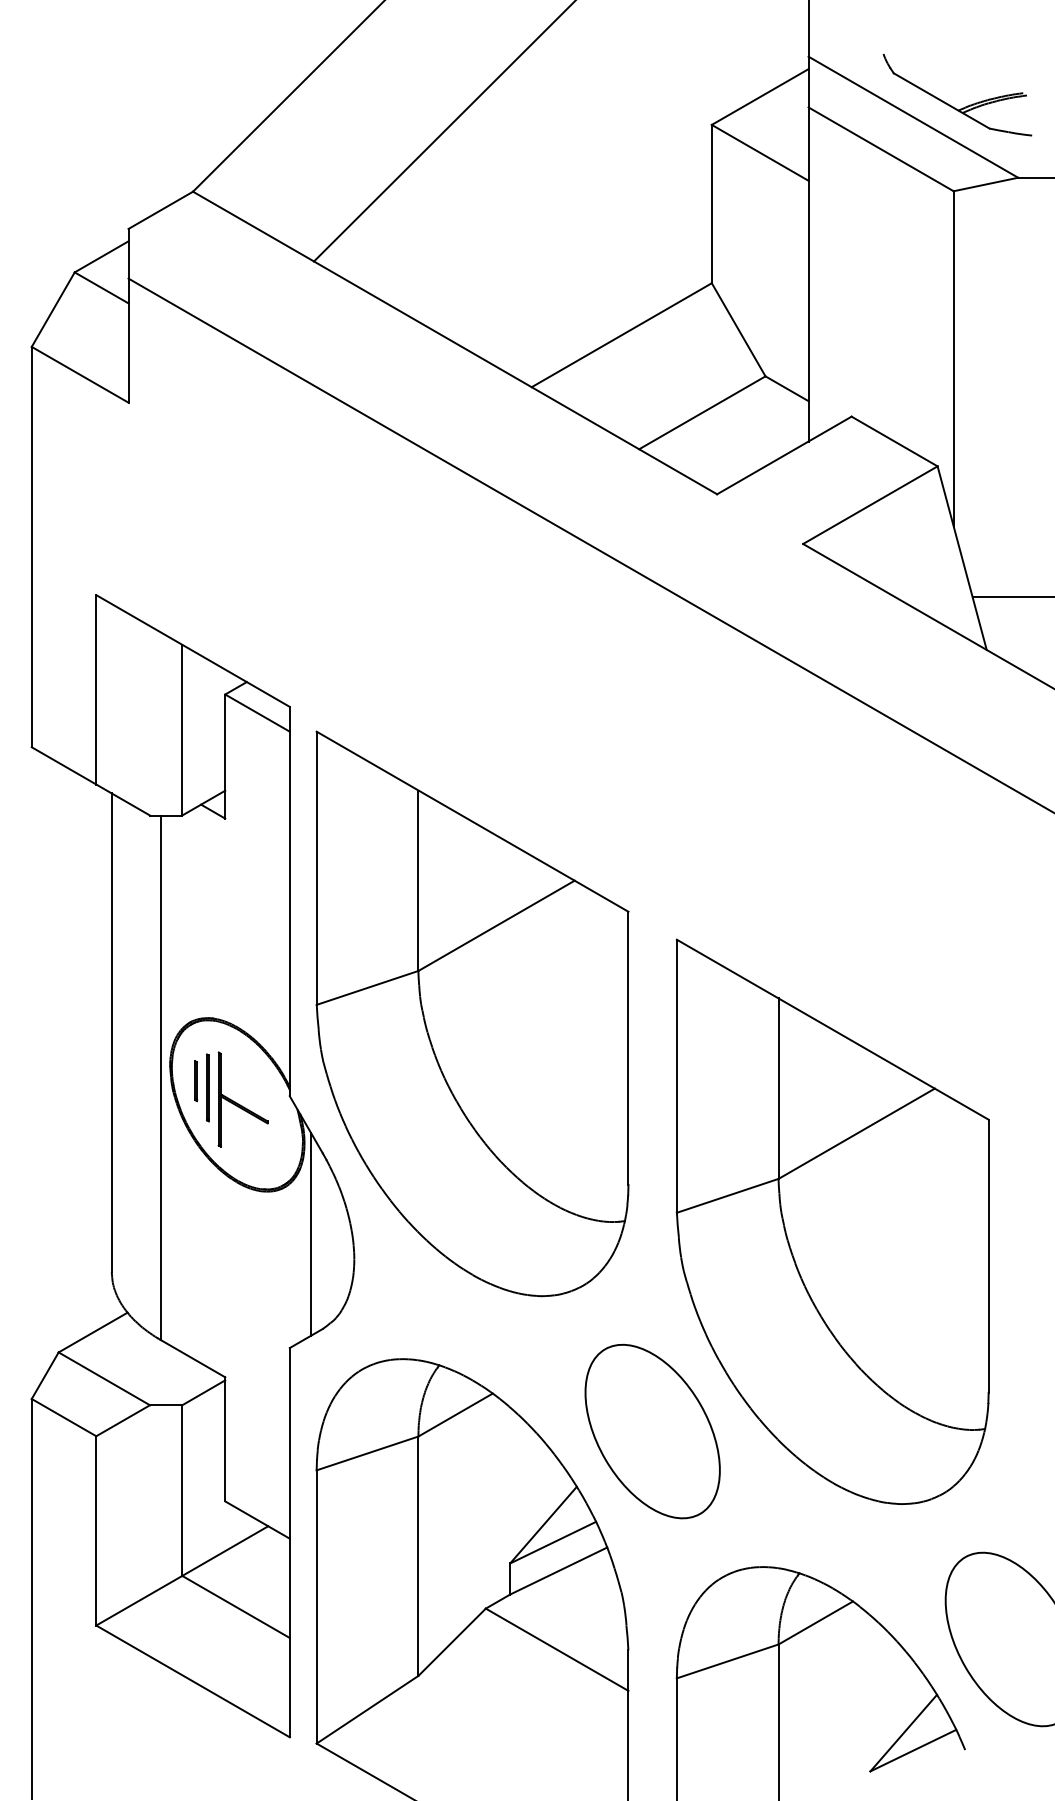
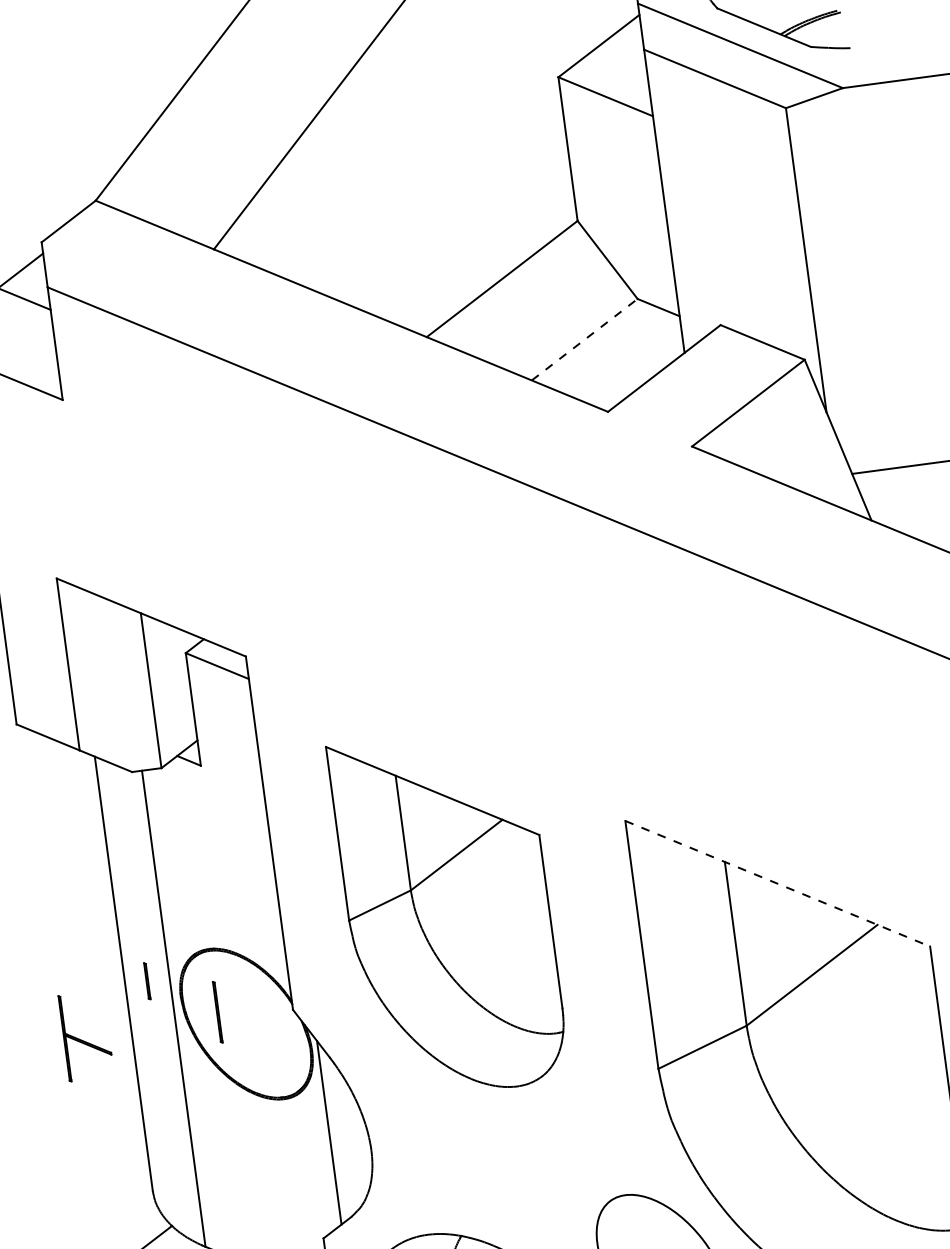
line: (702, 412) -> (584, 339), solid -> dashed
part: (472, 1013) -> (448, 912), size x0.7
line: (833, 1029) -> (778, 883), solid -> dashed
line: (196, 1081) -> (147, 981), moved
part: (242, 1099) -> (85, 1035), moved

